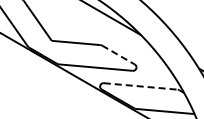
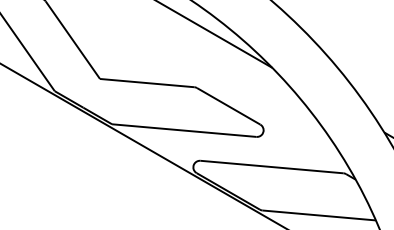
line: (118, 55) -> (228, 107), dashed -> solid
line: (141, 86) -> (273, 167), dashed -> solid

